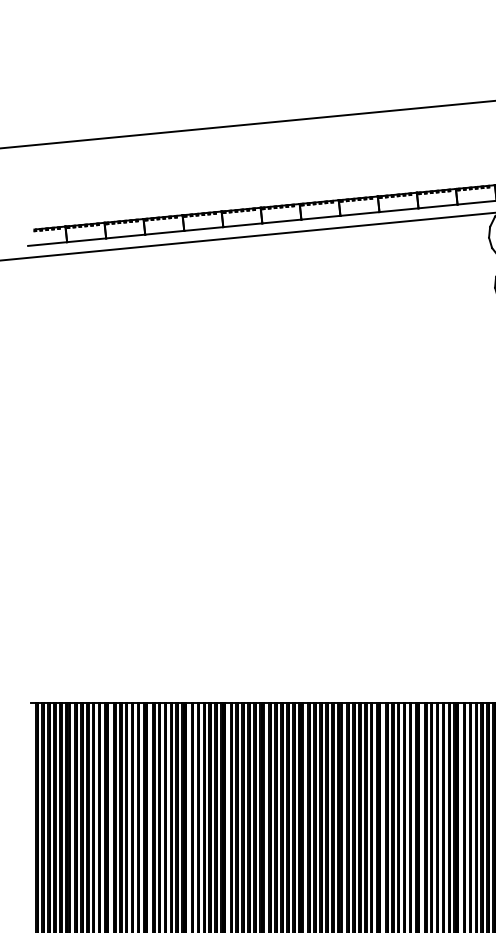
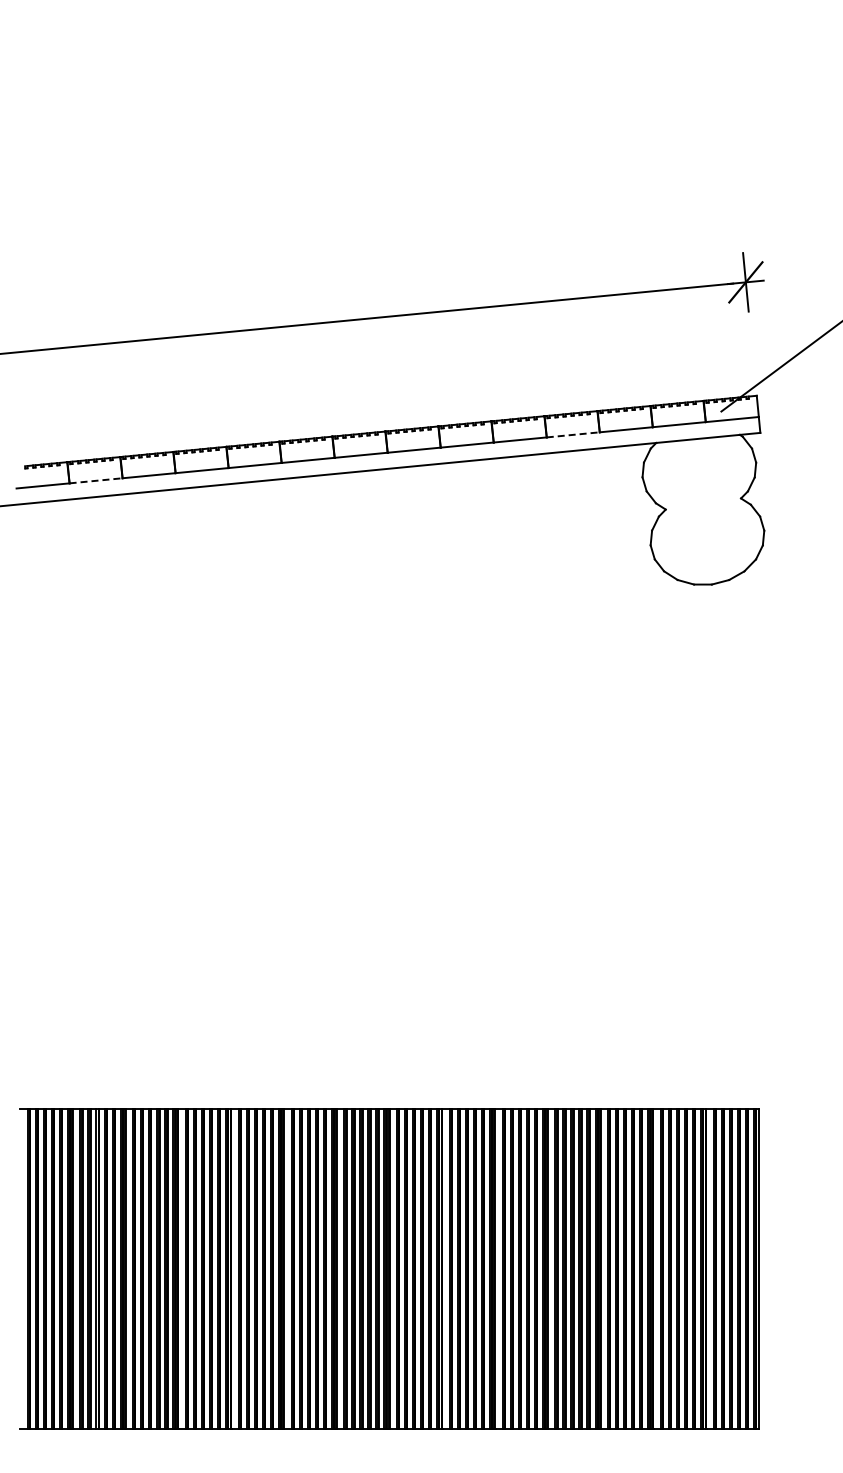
line: (438, 206) -> (573, 434), solid -> dashed
line: (86, 240) -> (96, 480), solid -> dashed

